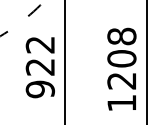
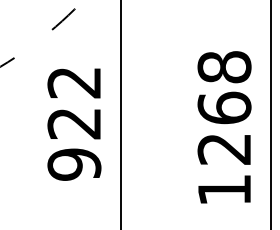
text: (121, 58) -> (223, 107), 1208 -> 1268

